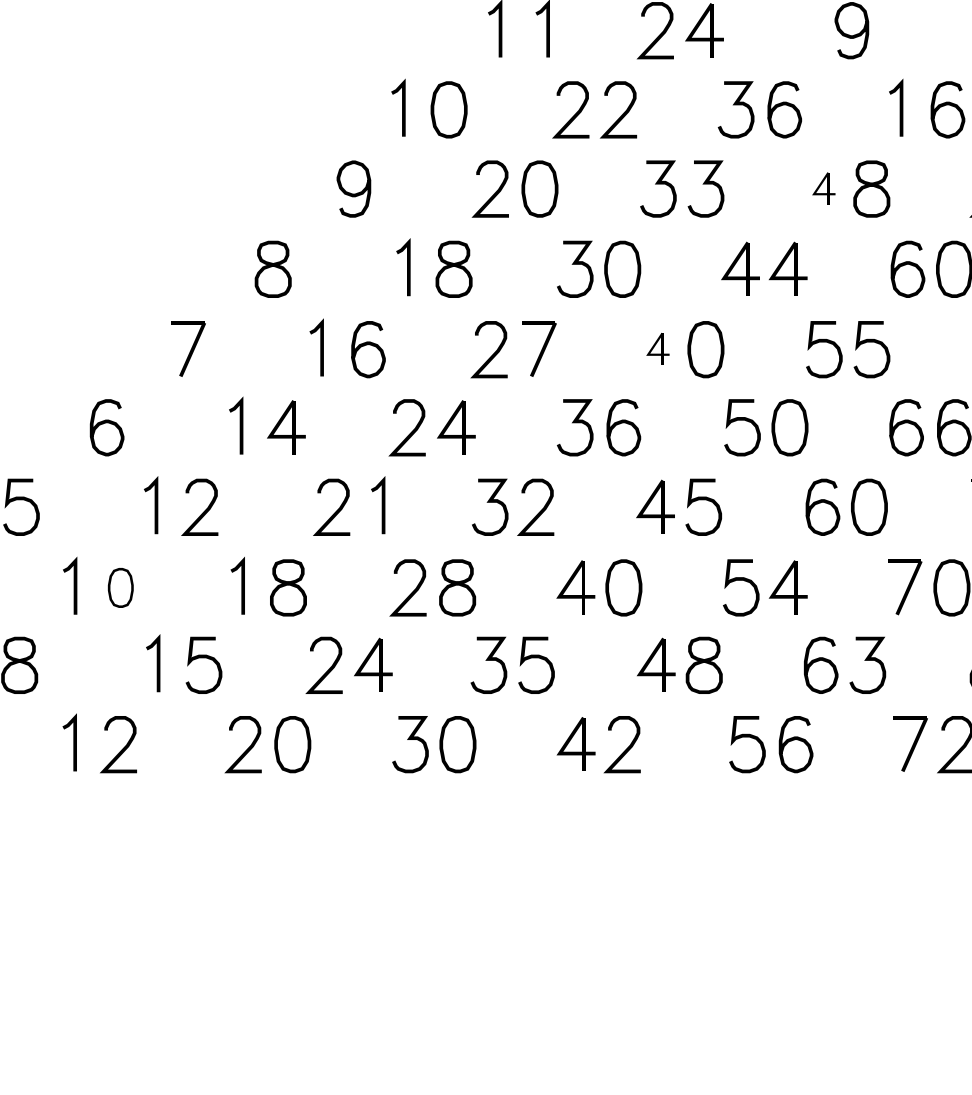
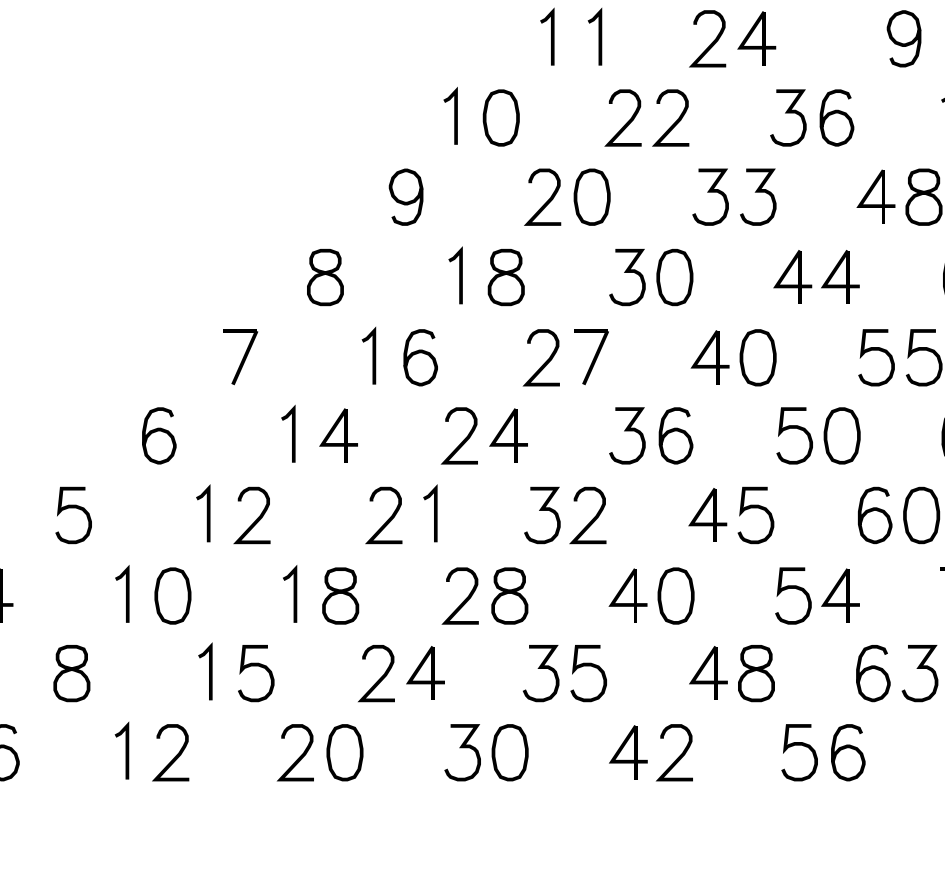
part: (823, 188) -> (875, 196), size x1.67
part: (657, 348) -> (709, 356), size x1.67
part: (120, 587) -> (172, 595), size x1.43

